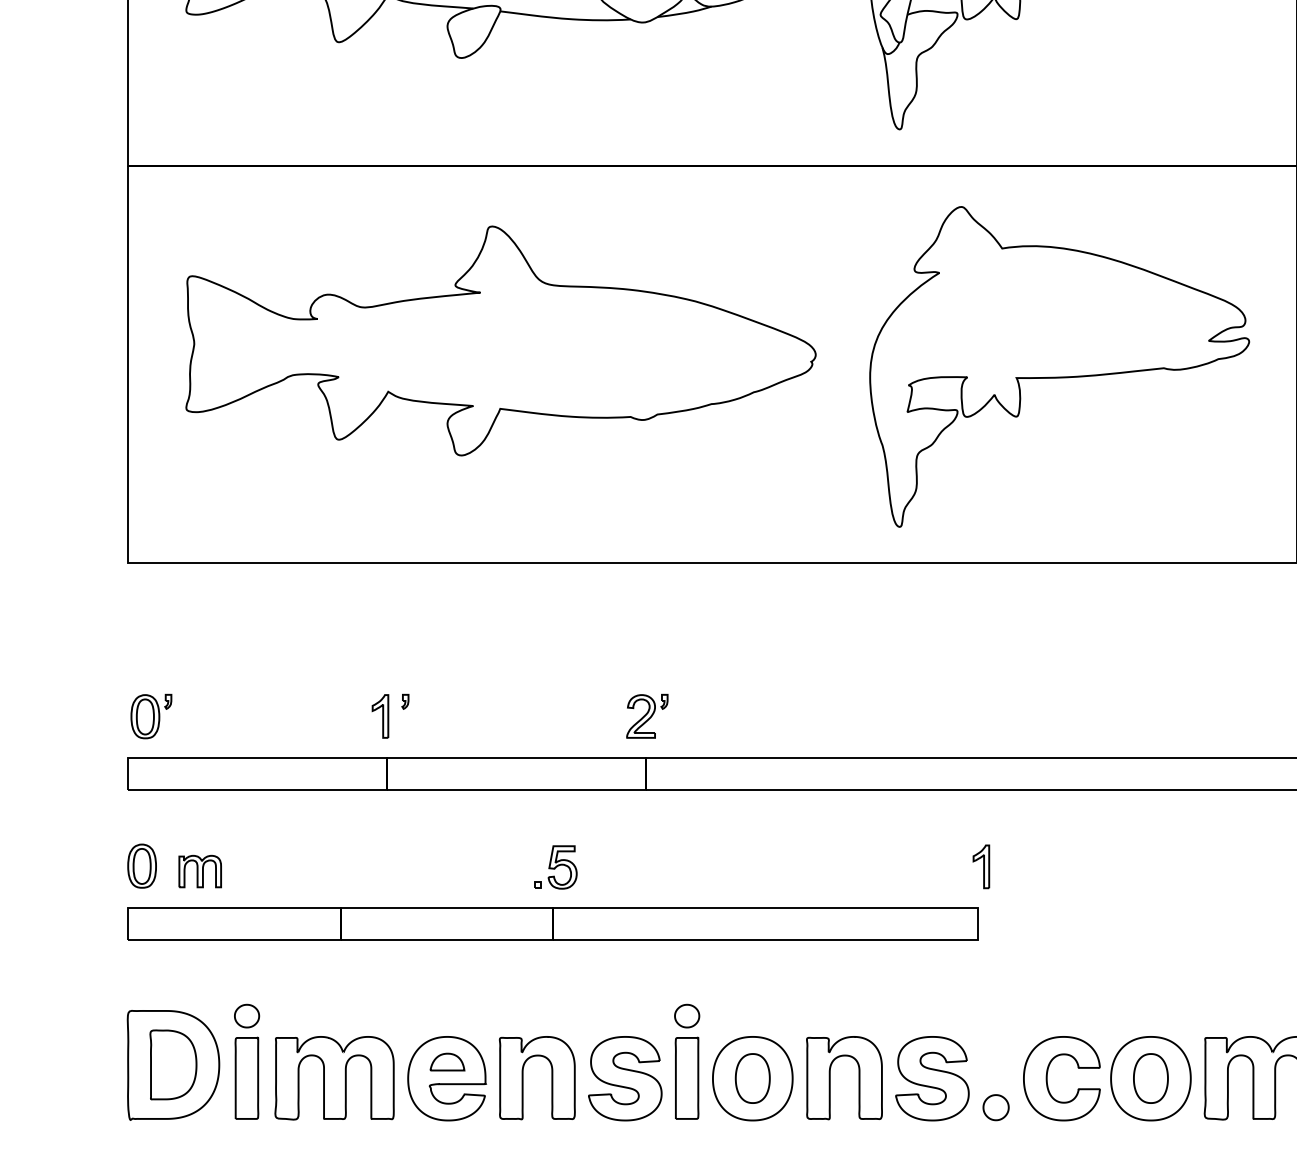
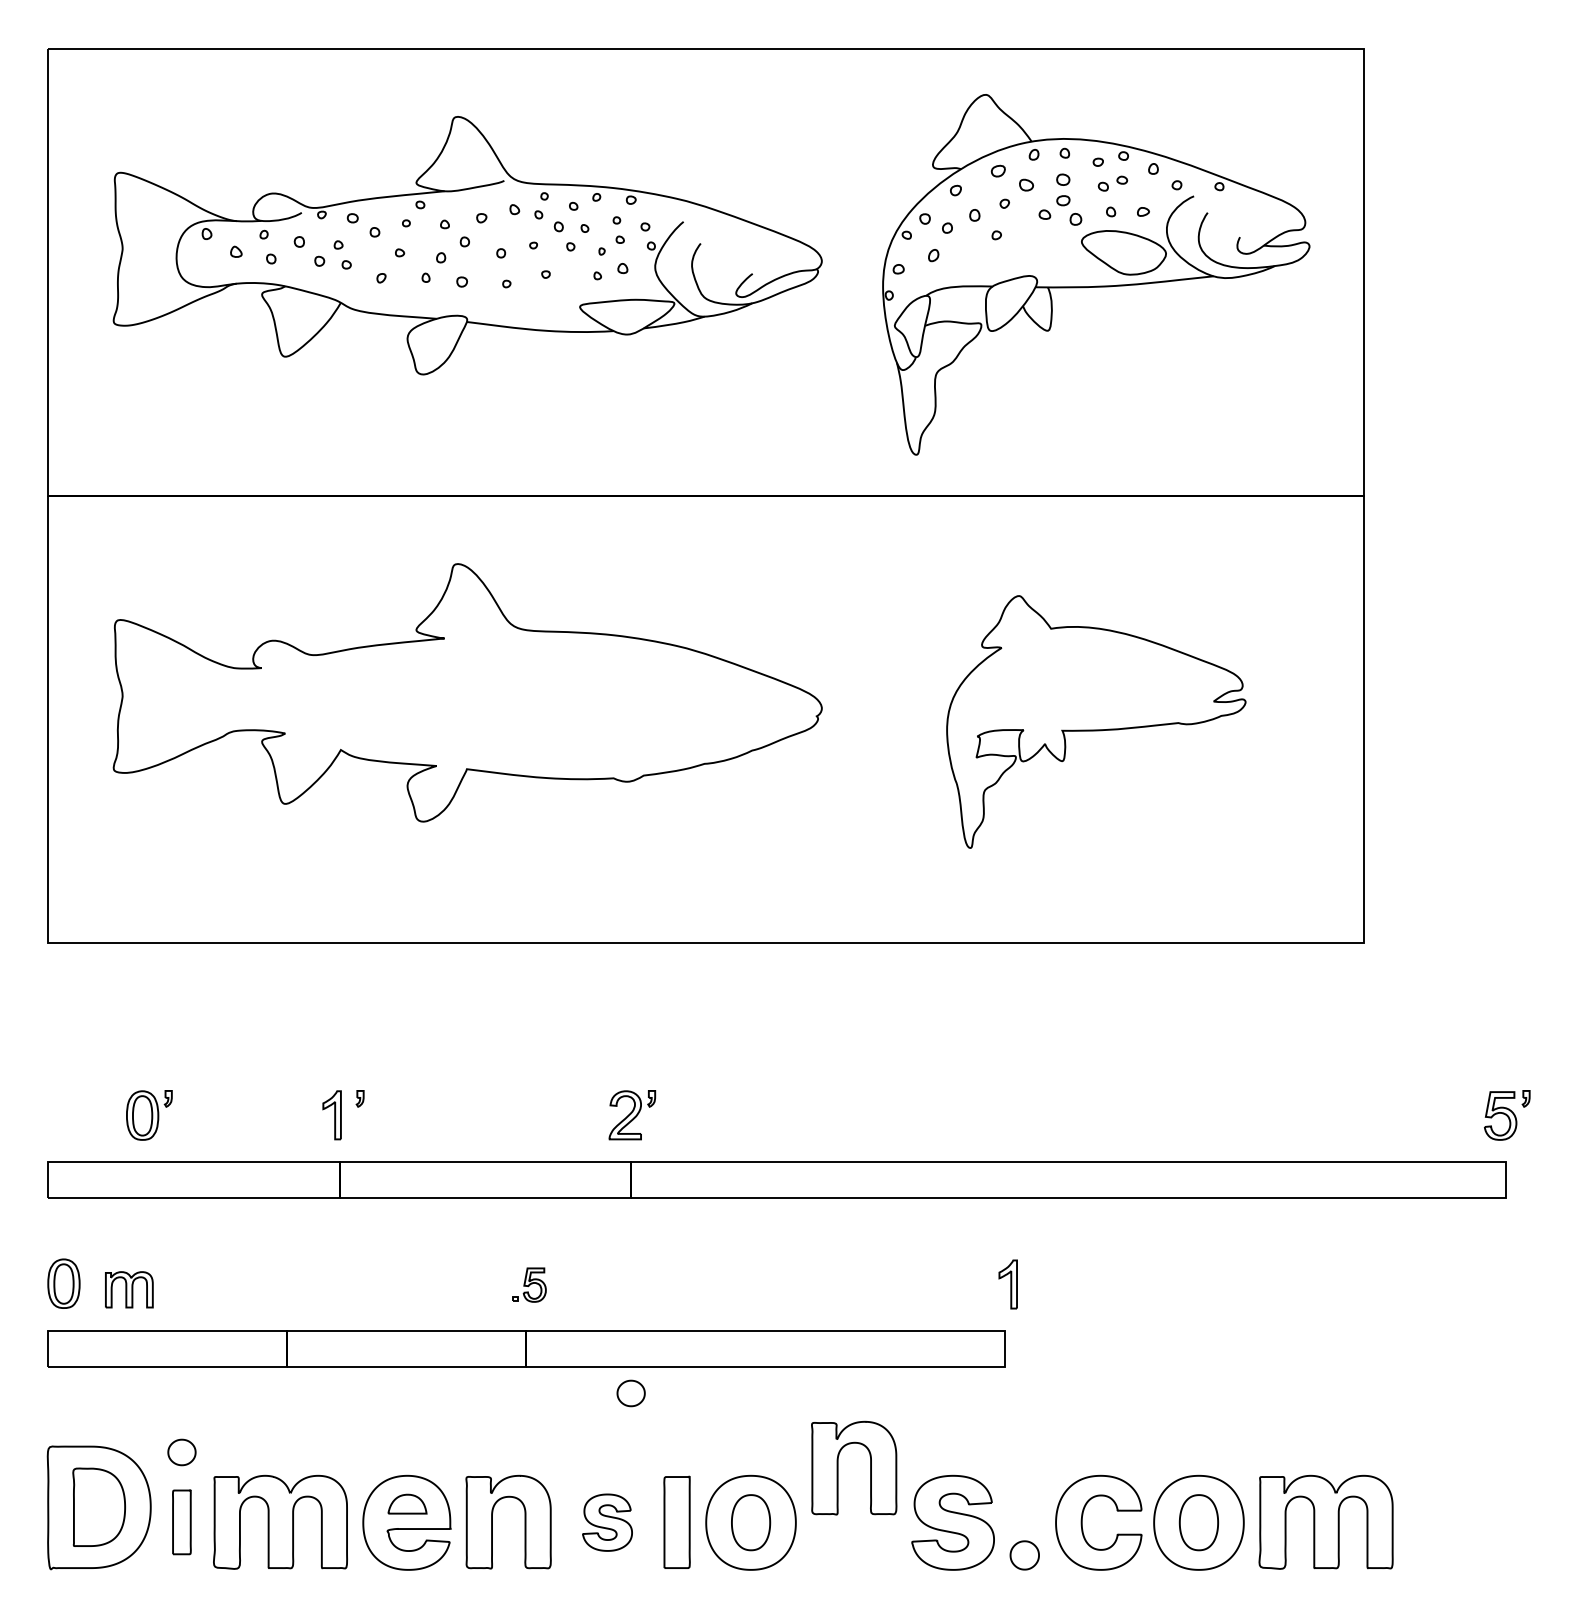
part: (1059, 366) -> (1096, 721), size x0.7
part: (151, 716) -> (149, 1115), moved
part: (555, 866) -> (529, 1284), size x0.7
part: (686, 1016) -> (630, 1393), moved
part: (246, 1077) -> (181, 1521), size x0.7
part: (830, 1077) -> (838, 1467), moved
part: (625, 1078) -> (607, 1522), size x0.6

